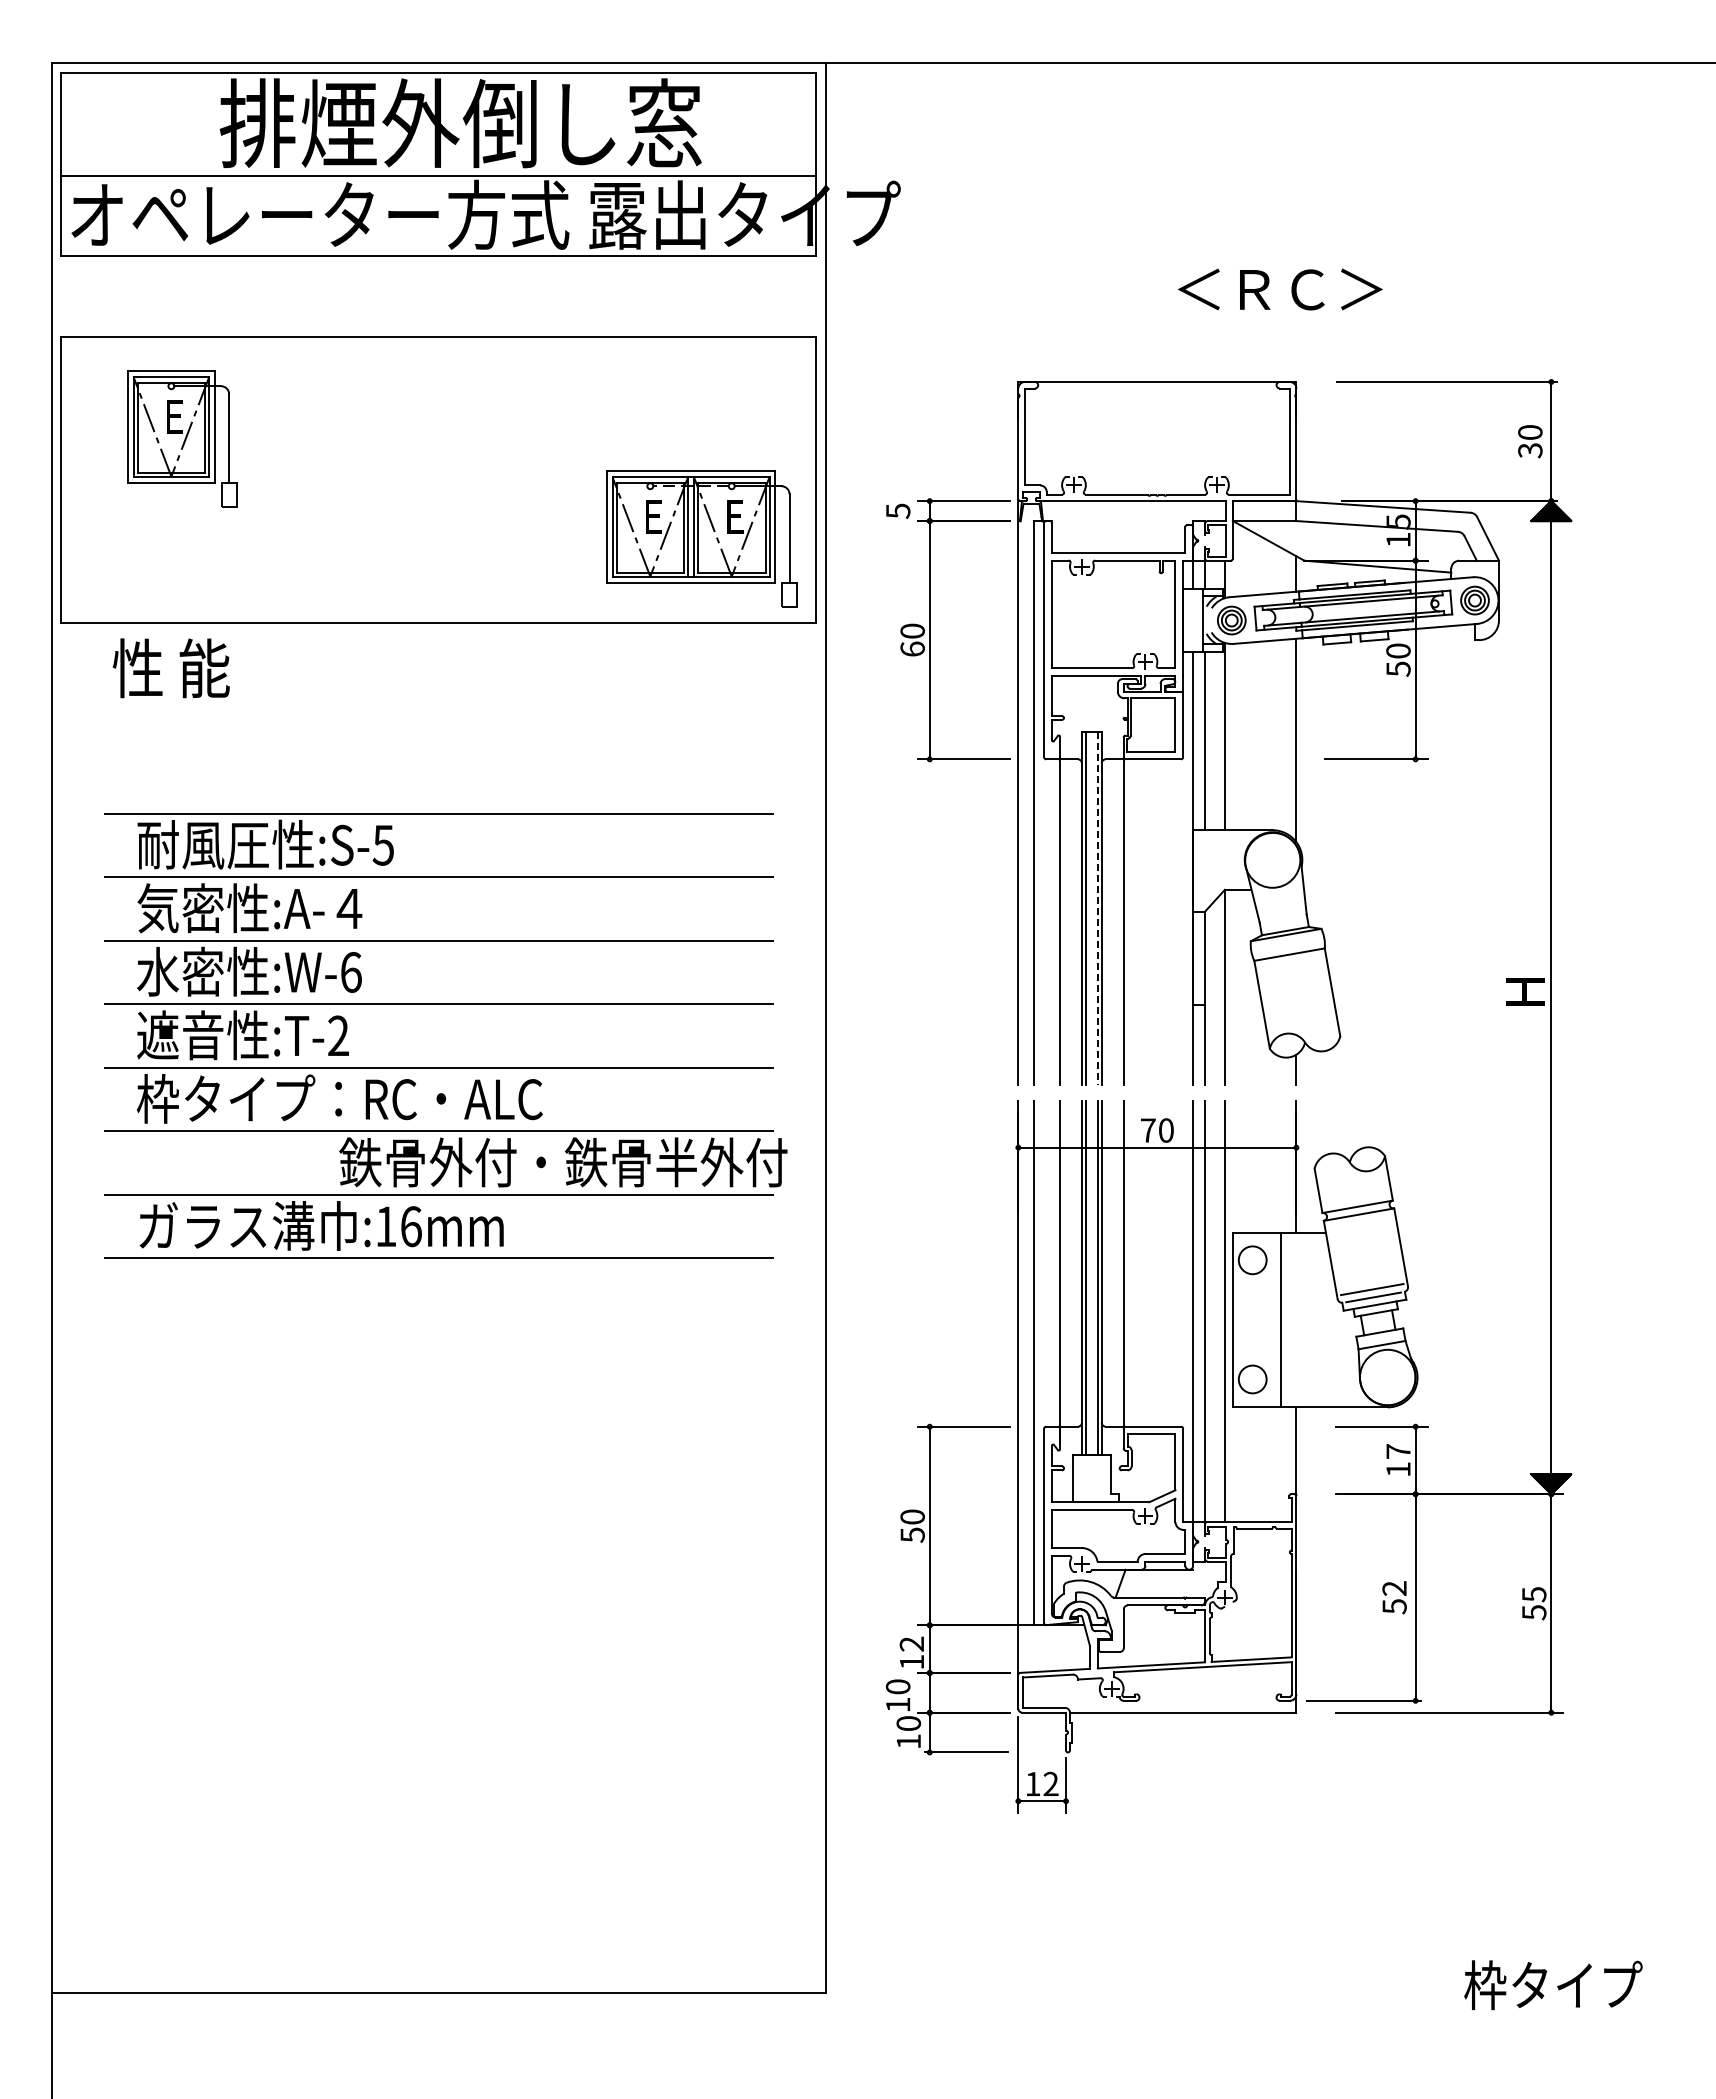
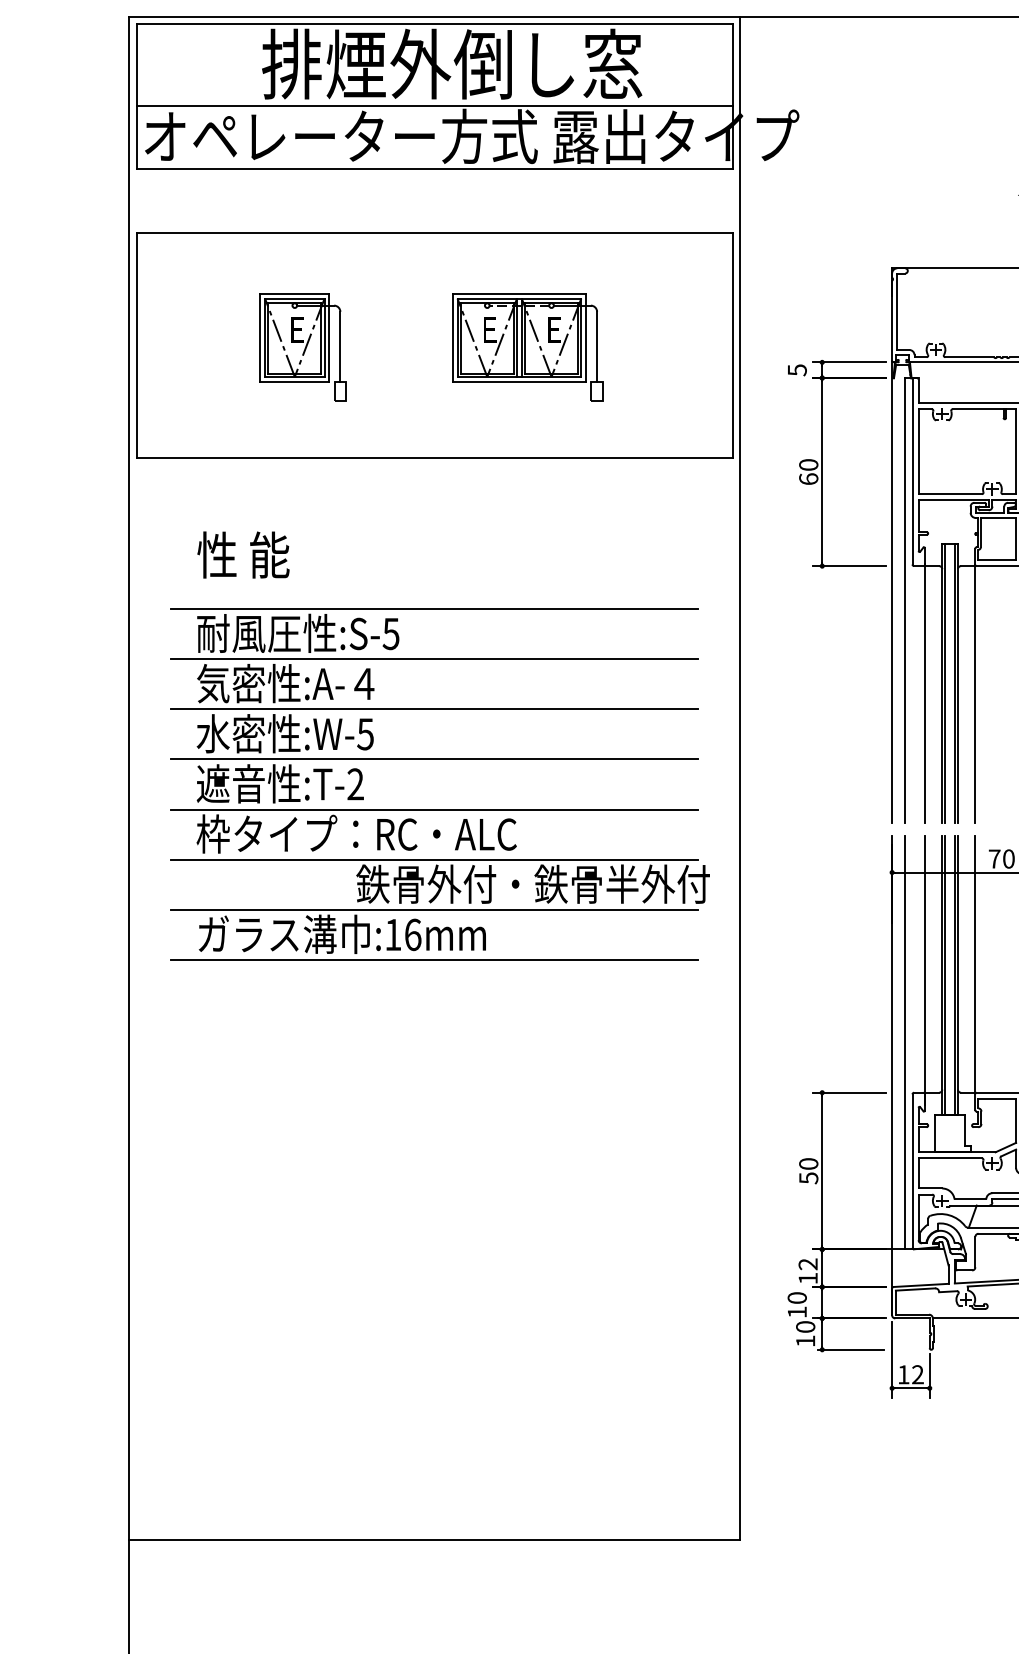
part: (182, 438) -> (303, 346), moved
part: (701, 538) -> (527, 346), moved
text: (170, 668) -> (242, 555), moved
line: (1097, 908) -> (954, 683), dashed -> solid
text: (350, 972) -> (365, 734), :W-6 -> :W-5

